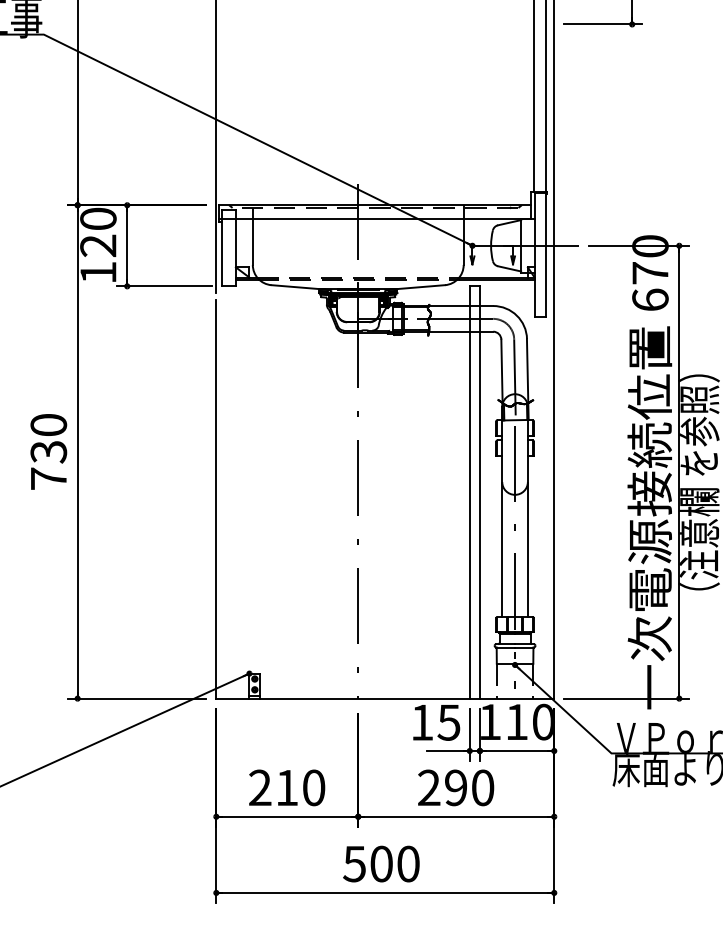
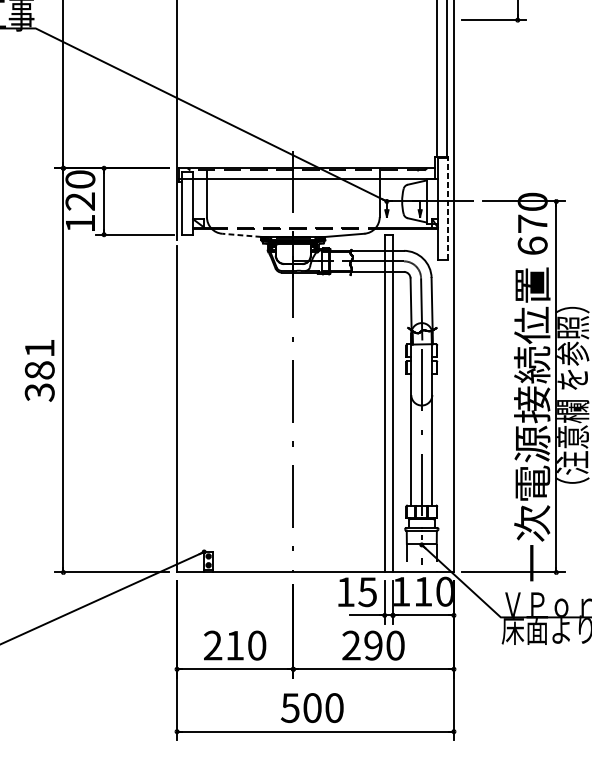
line: (546, 254) -> (447, 208), solid -> dashed
line: (295, 287) -> (241, 235), solid -> dashed
text: (48, 452) -> (39, 370), 730 -> 381

